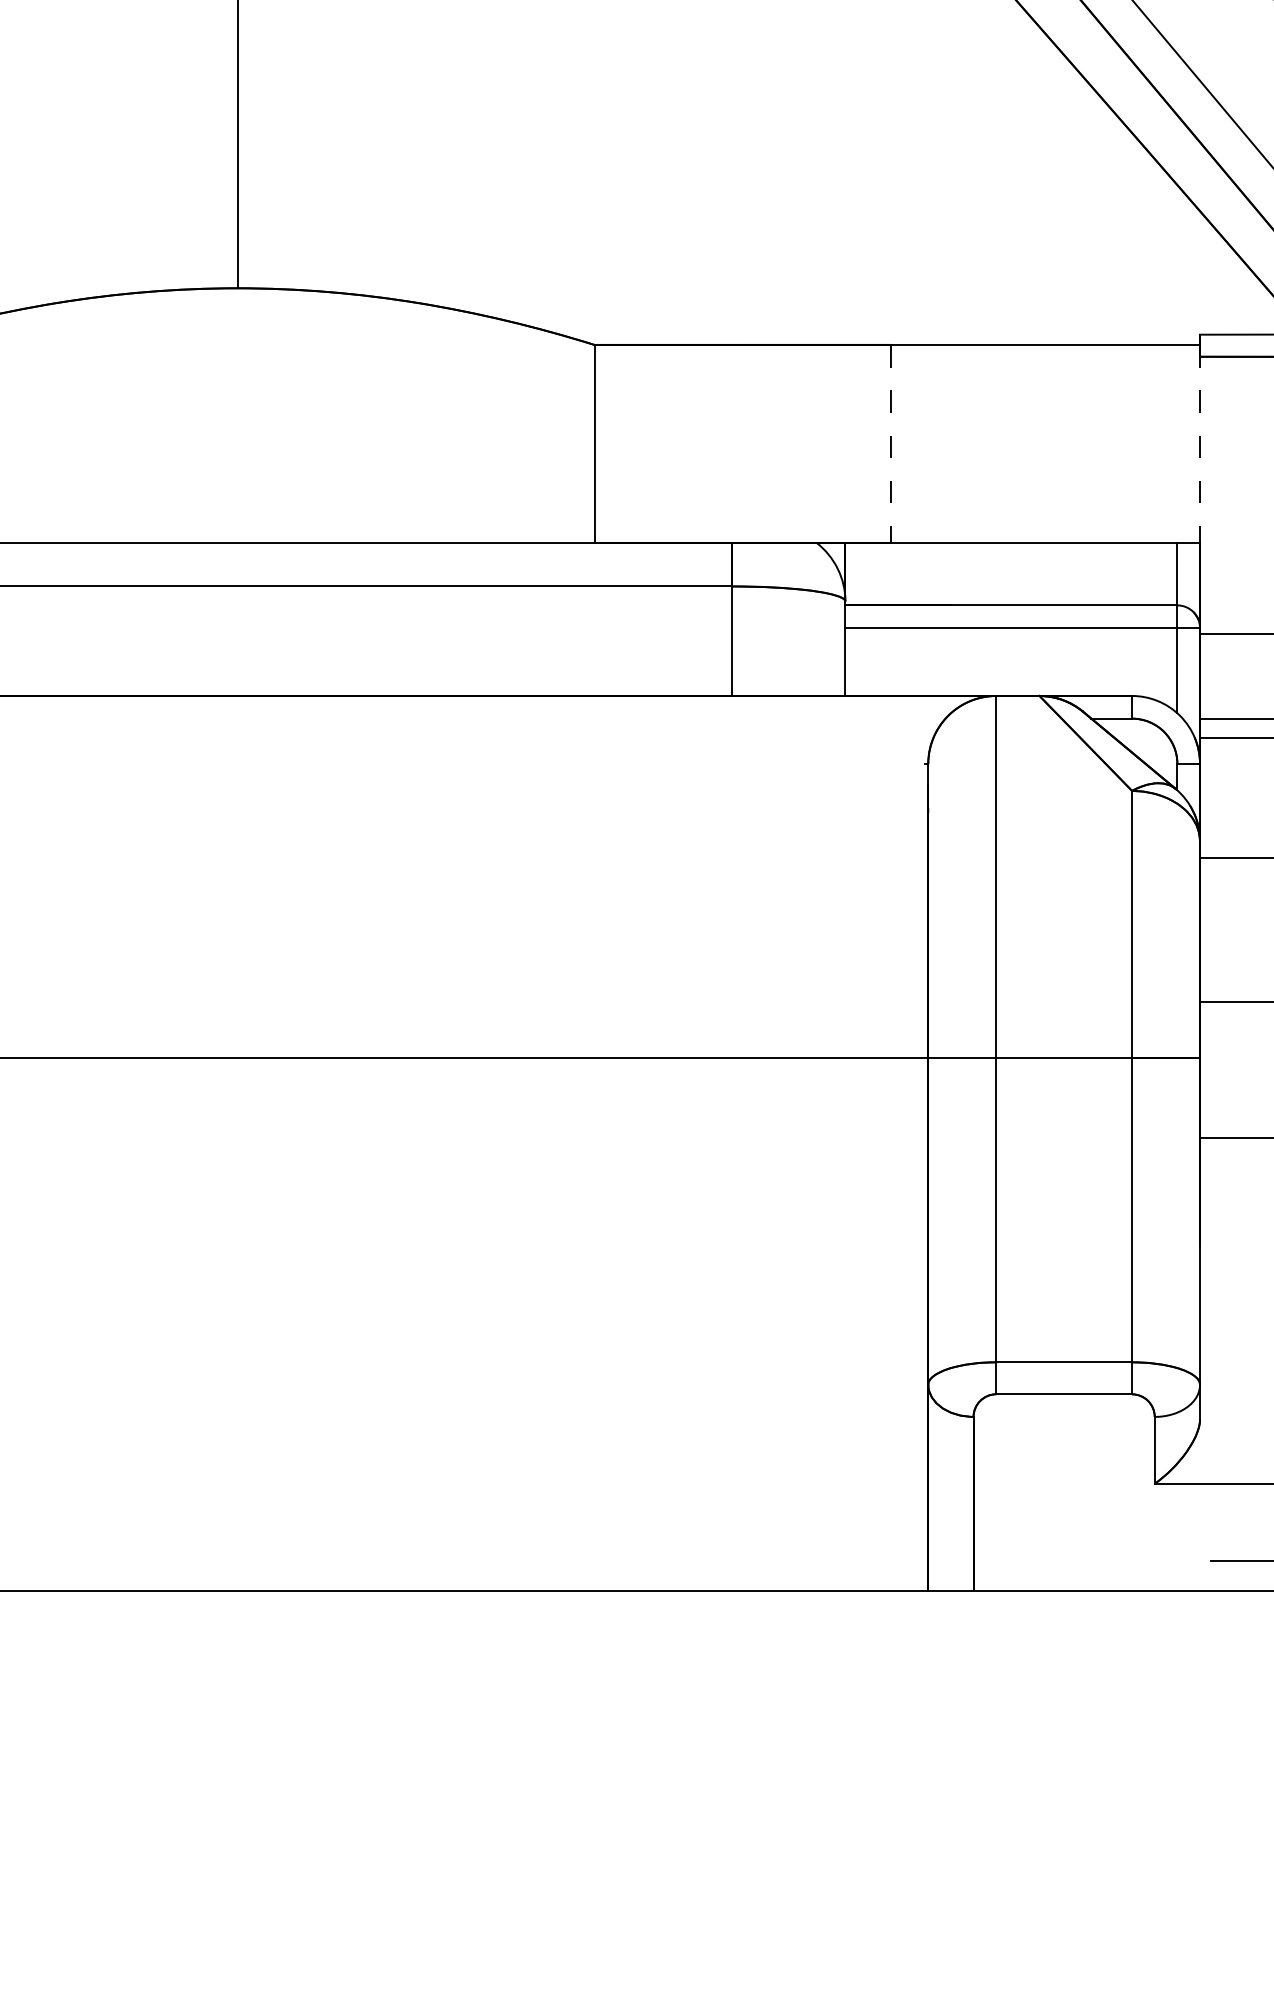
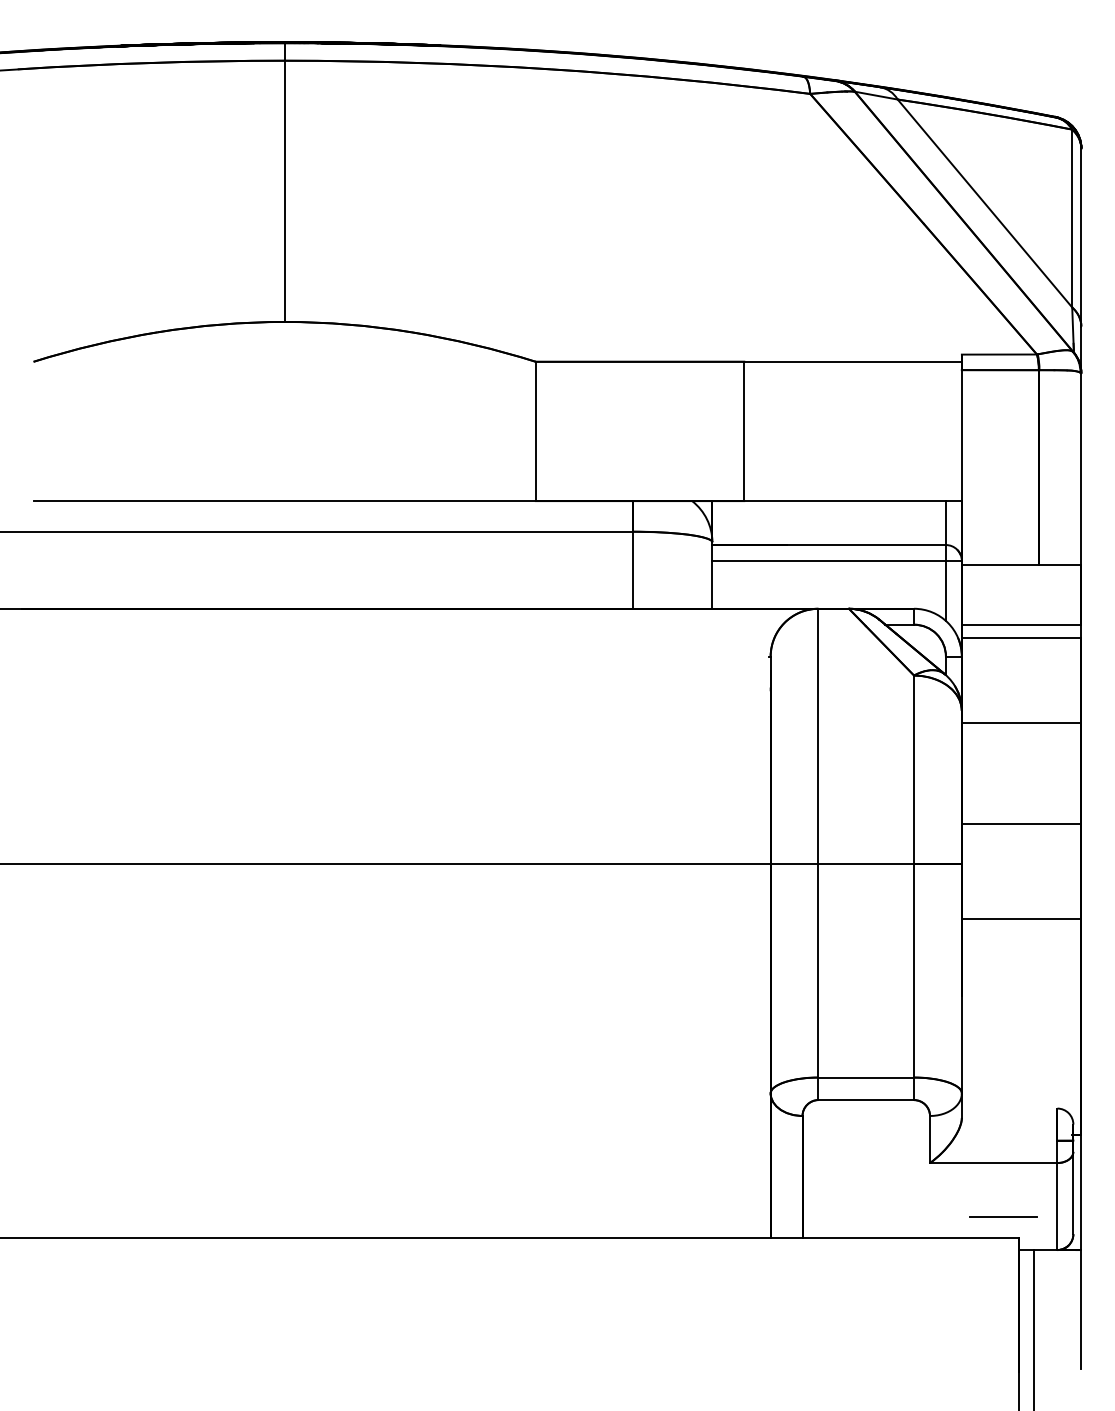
line: (891, 443) -> (744, 431), dashed -> solid
line: (1199, 443) -> (961, 431), dashed -> solid

